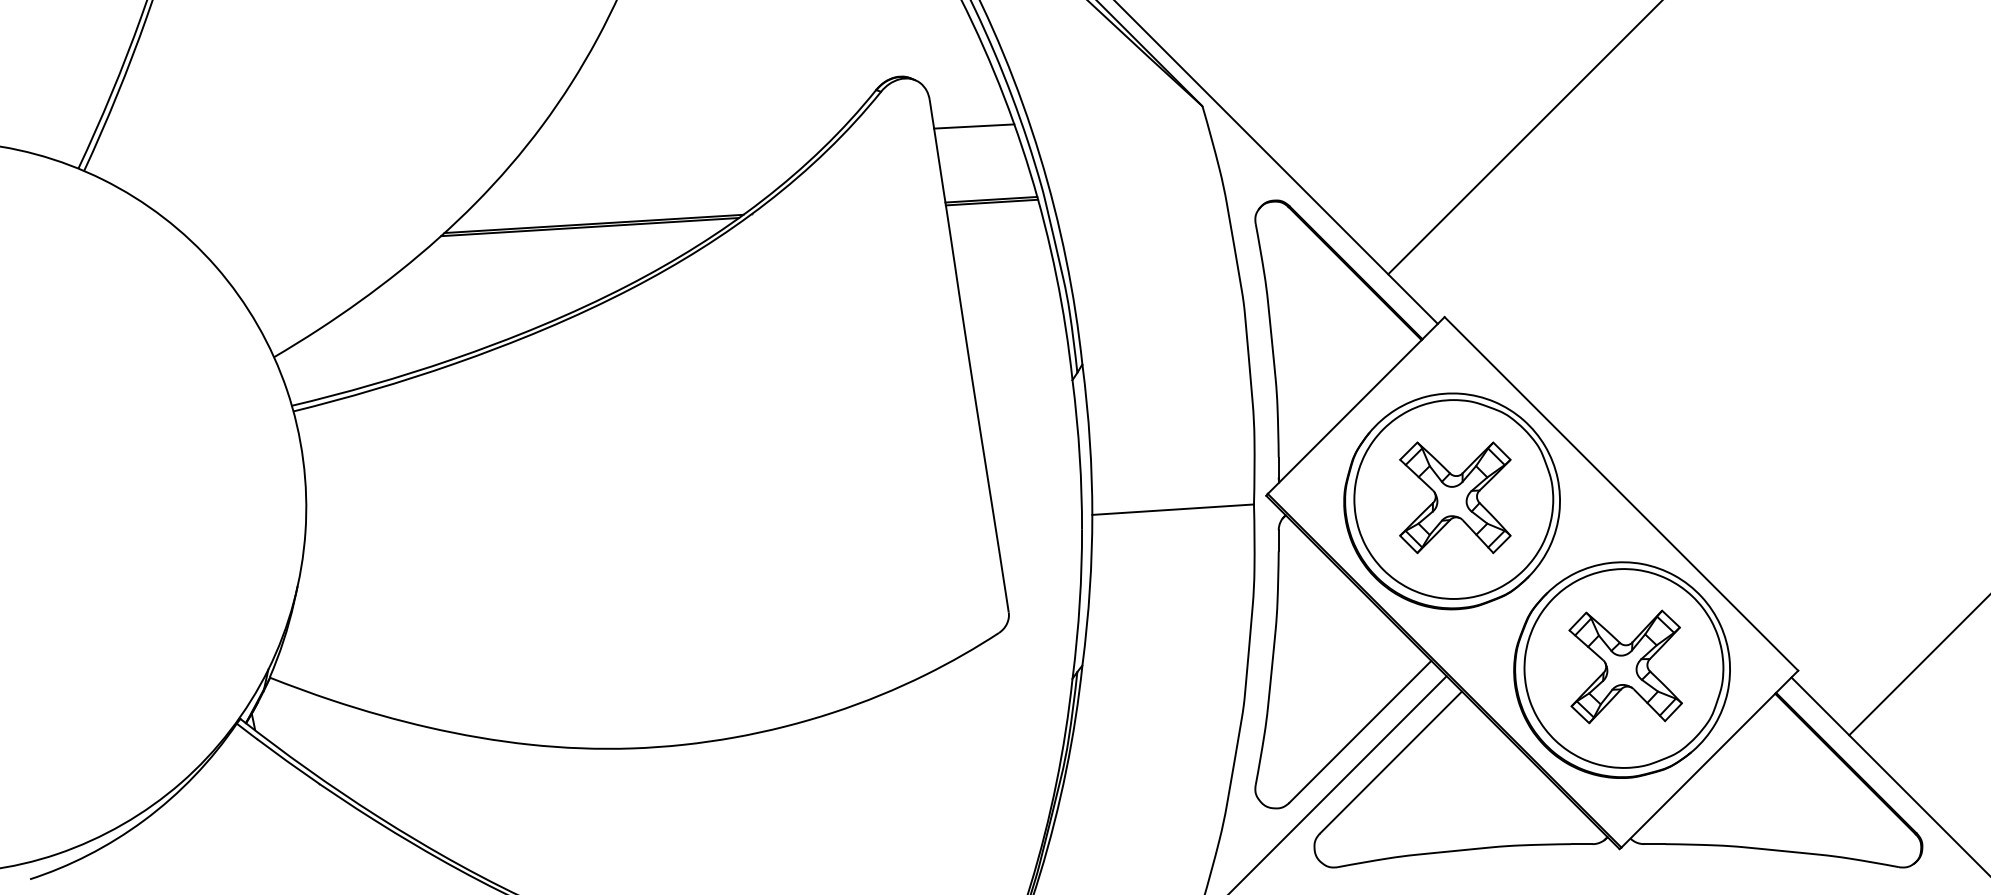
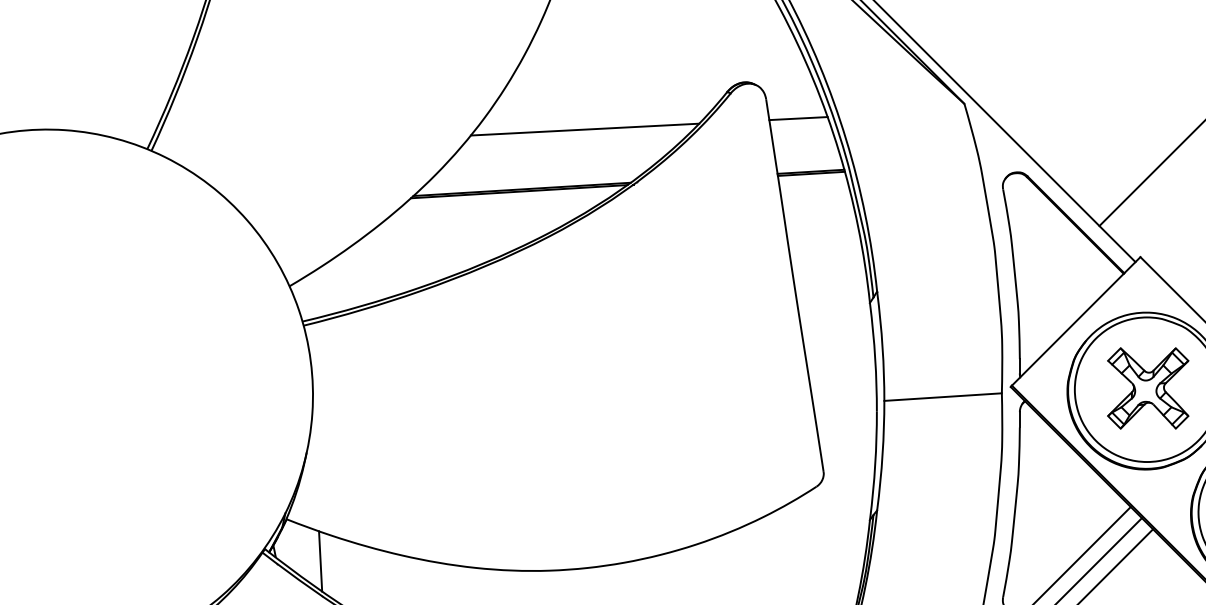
line: (680, 141) -> (585, 129), added
line: (316, 735) -> (320, 561), added

